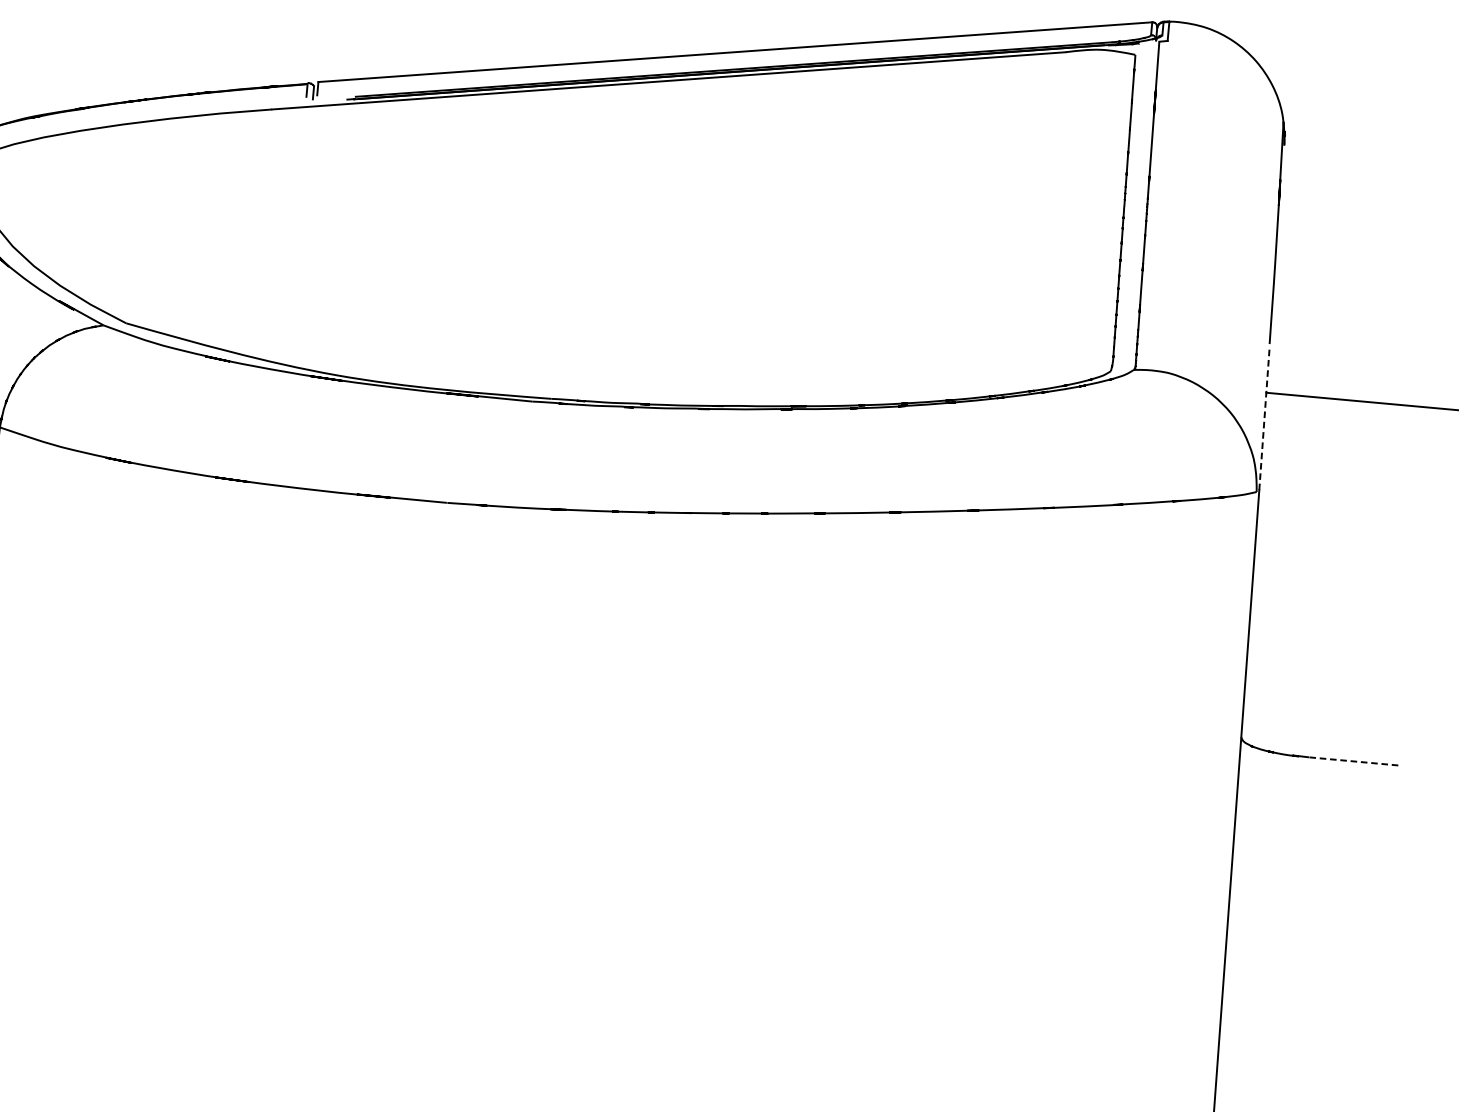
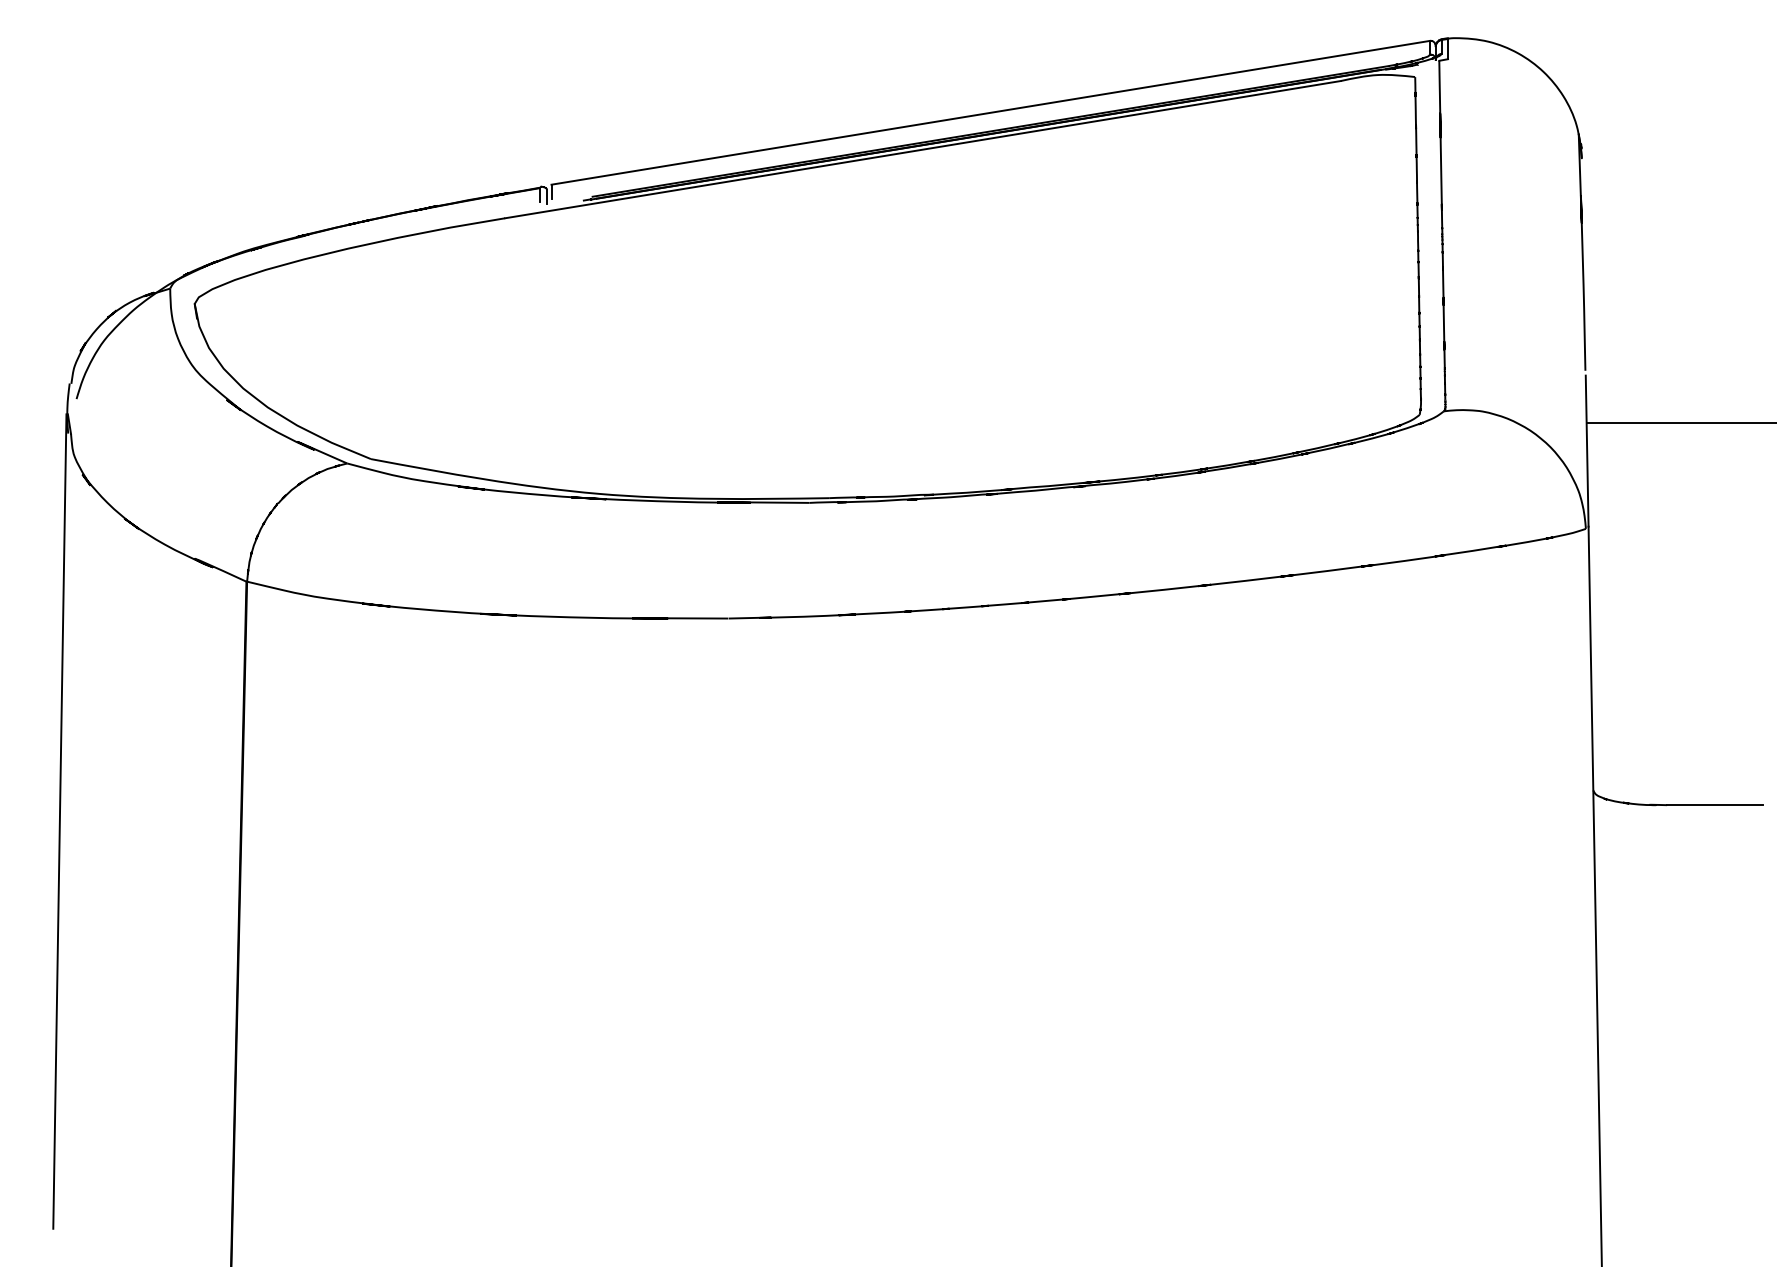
line: (1264, 419) -> (1587, 451), dashed -> solid
line: (1353, 761) -> (1714, 805), dashed -> solid

